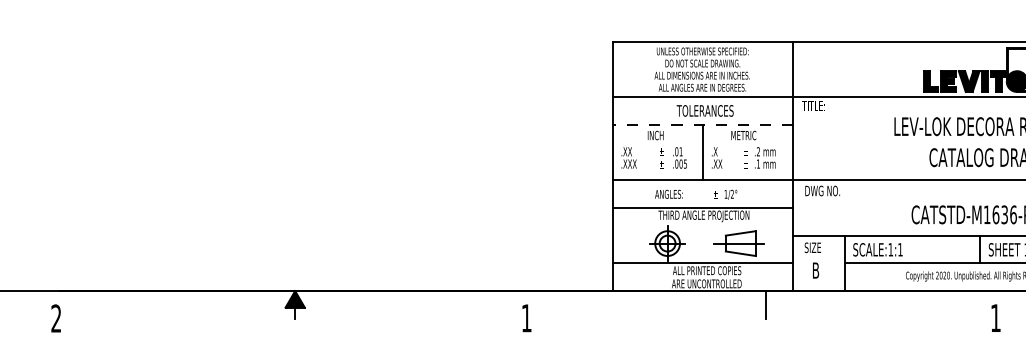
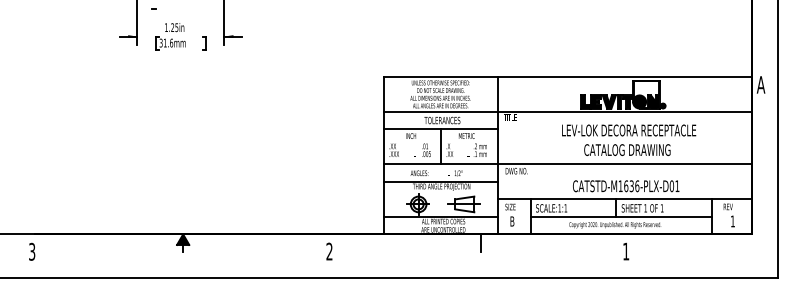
line: (703, 125) -> (441, 129), dashed -> solid
text: (56, 318) -> (32, 251), 2 -> 3
text: (526, 318) -> (329, 251), 1 -> 2

